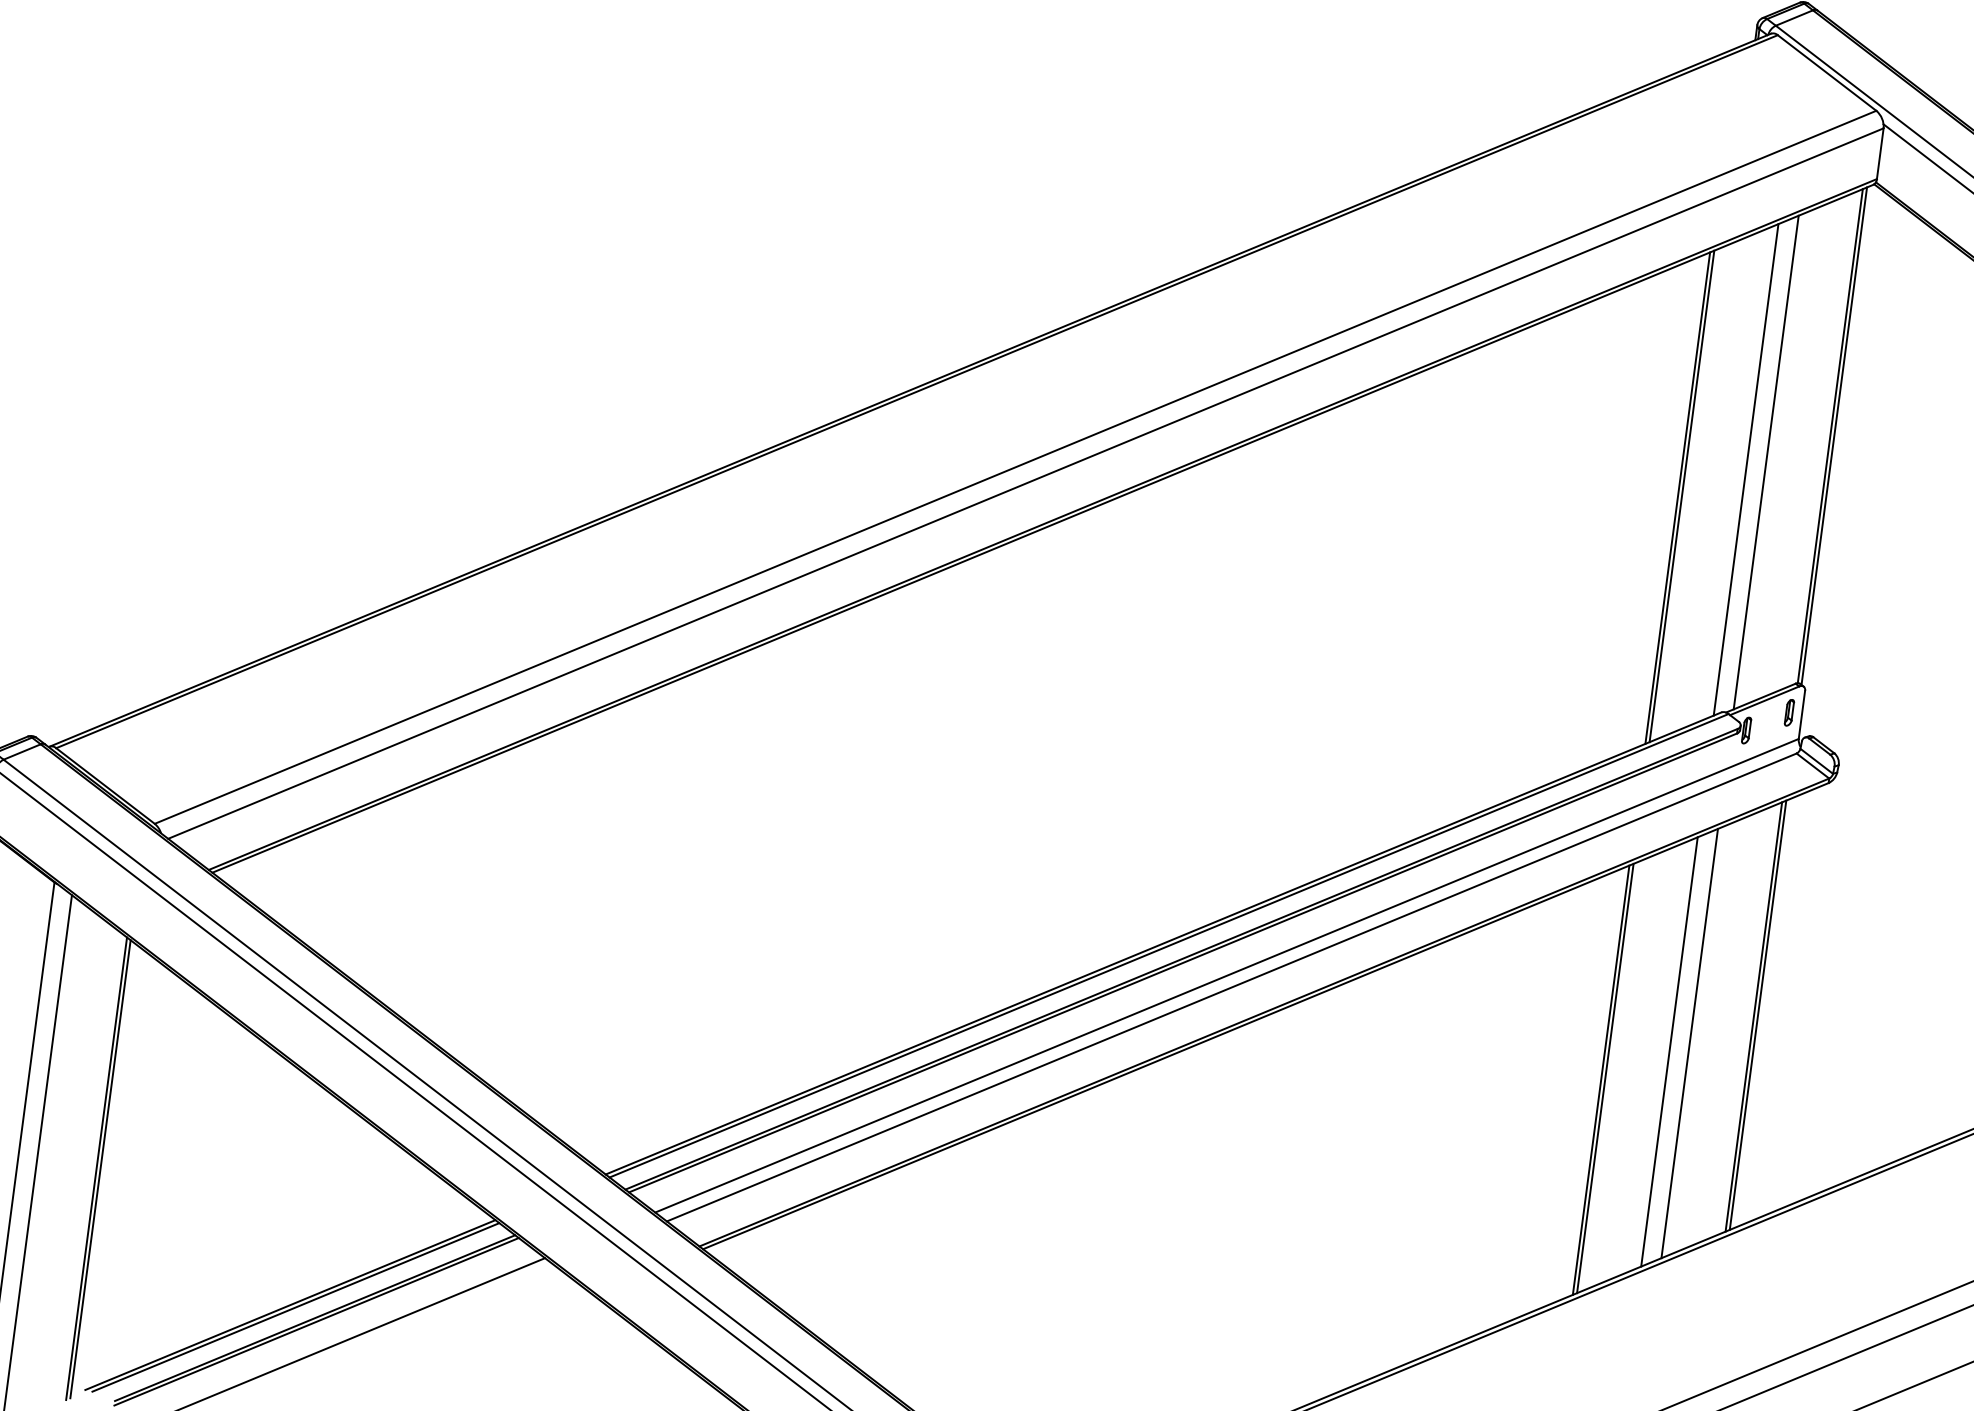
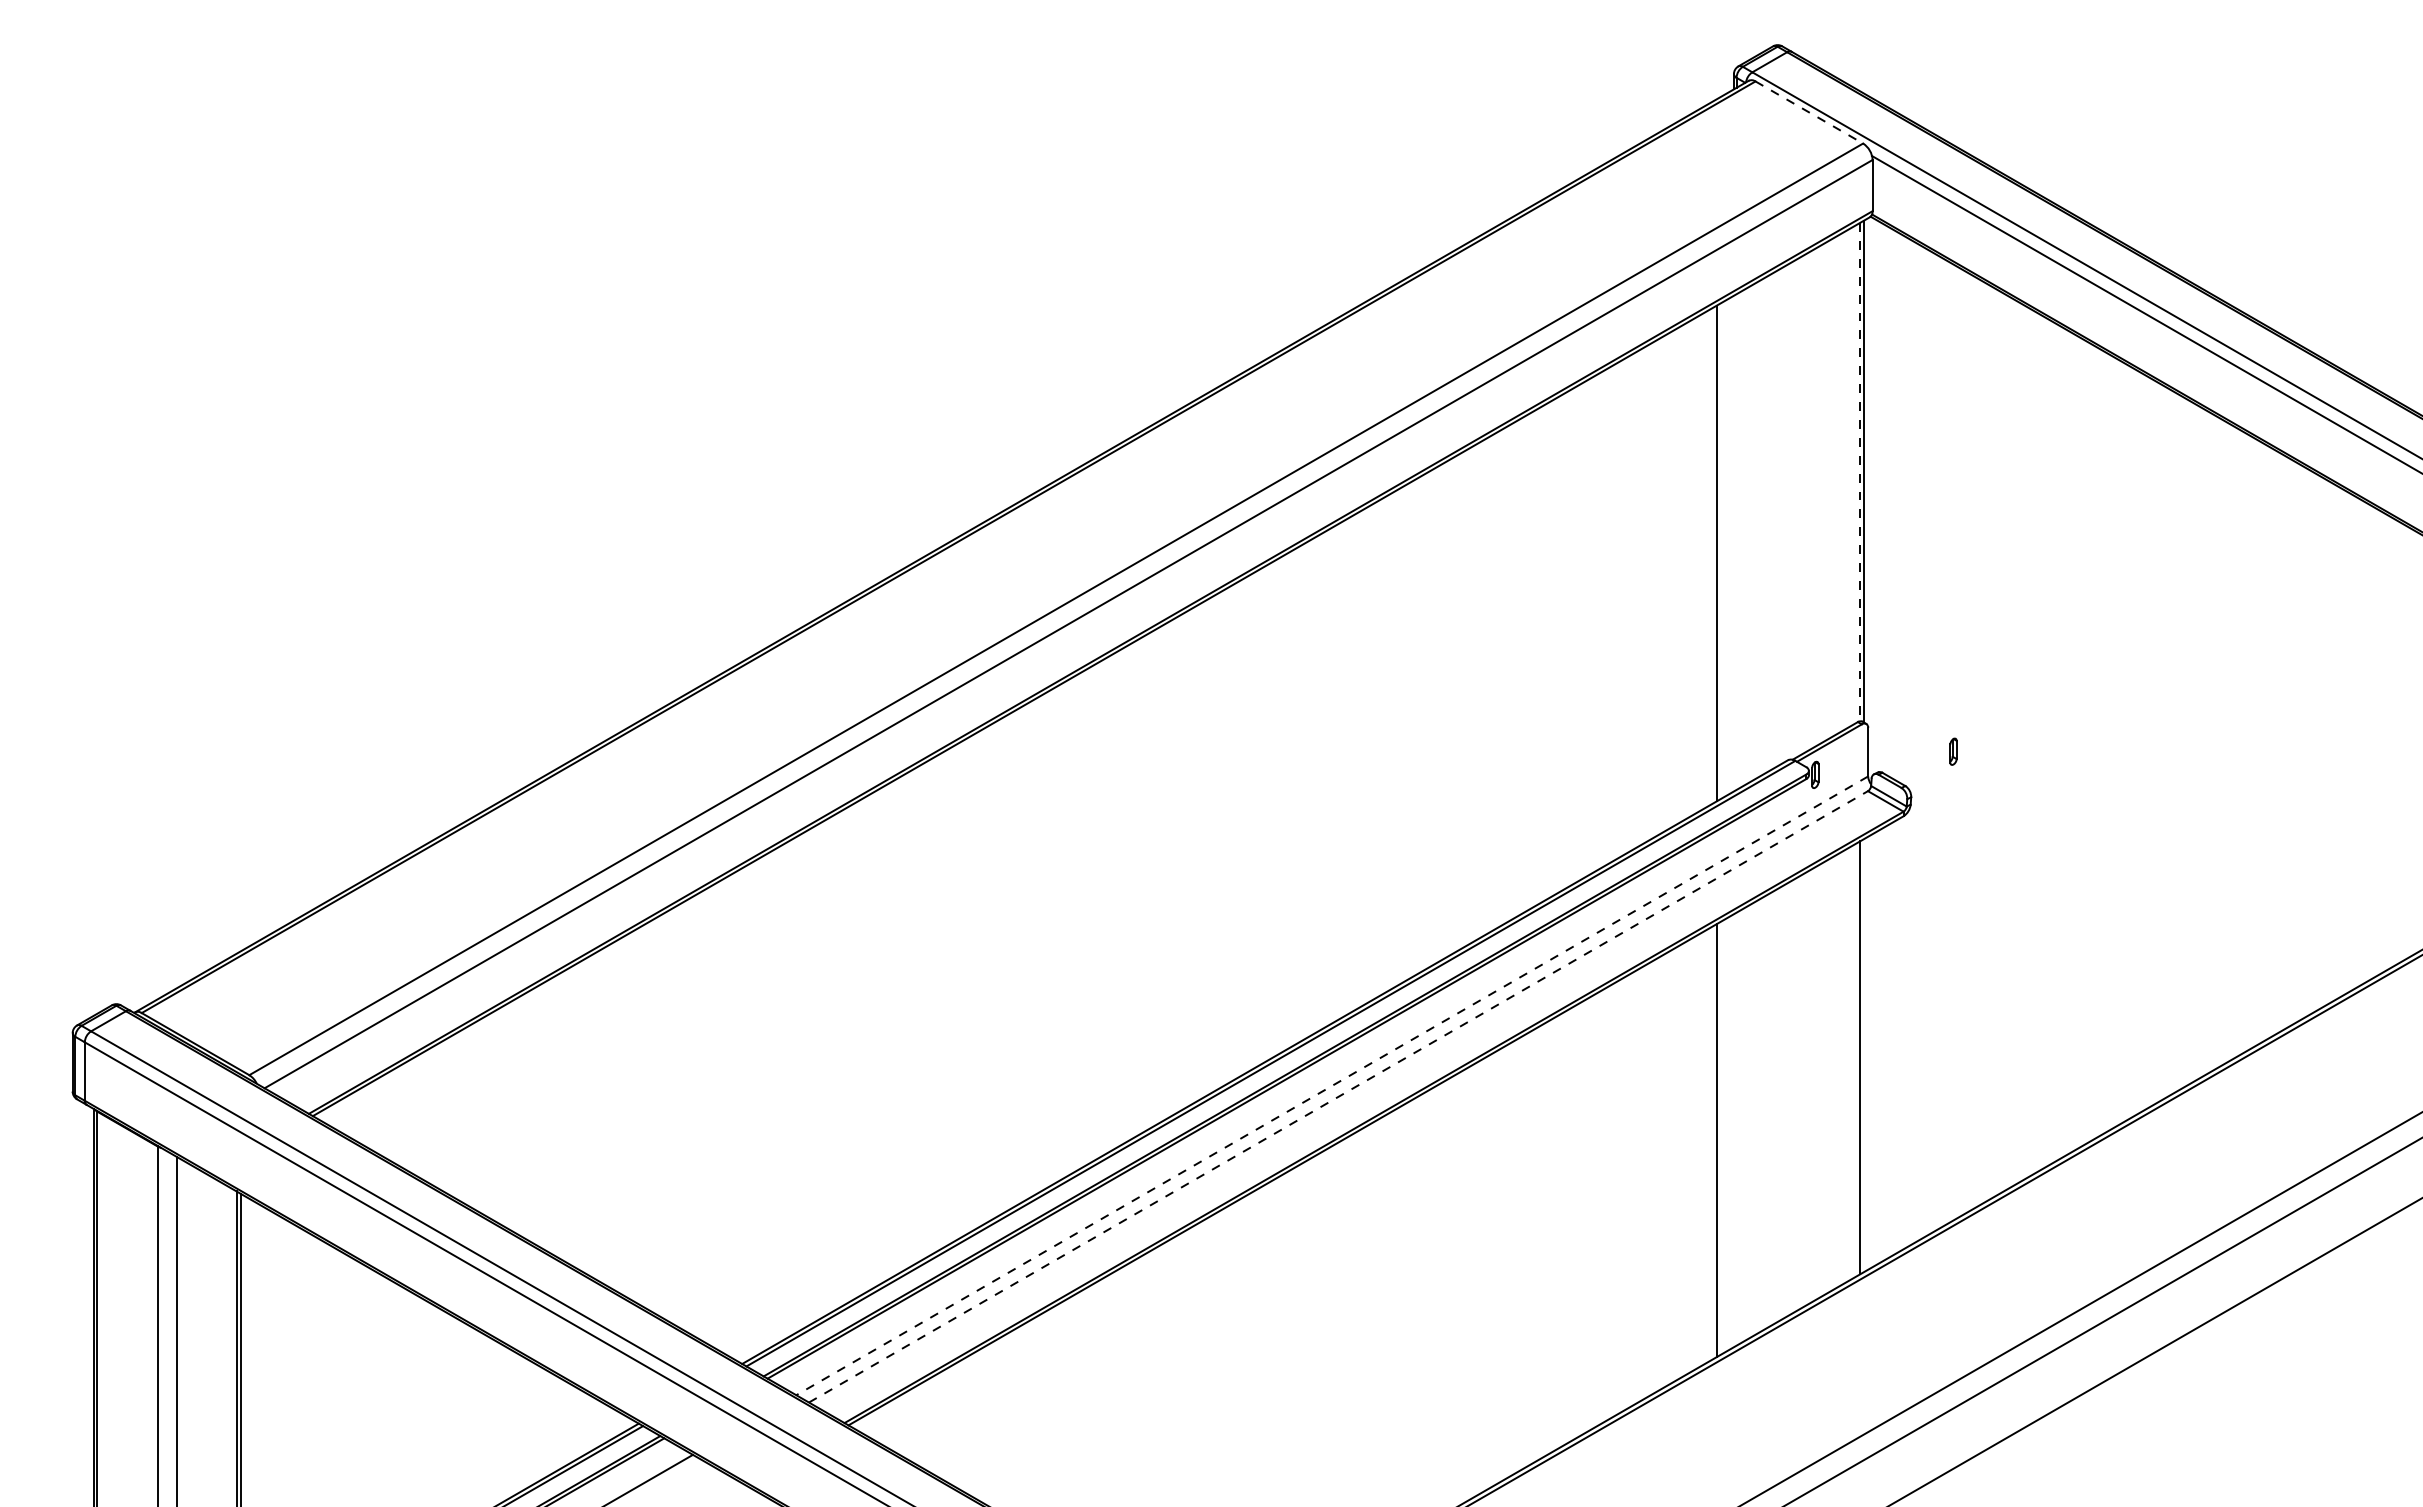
line: (1827, 73) -> (1809, 112), solid -> dashed
line: (1829, 436) -> (1859, 472), solid -> dashed
line: (1765, 462) -> (1799, 506), removed
line: (1745, 469) -> (1780, 516), removed
line: (1681, 496) -> (1720, 551), removed
part: (1789, 712) -> (1953, 751), moved
line: (1227, 975) -> (1332, 1085), solid -> dashed
line: (1231, 987) -> (1338, 1096), solid -> dashed
line: (1757, 1015) -> (1863, 1055), removed
line: (1689, 1043) -> (1799, 1092), removed
line: (1669, 1051) -> (1780, 1103), removed
line: (1605, 1077) -> (1720, 1137), removed

